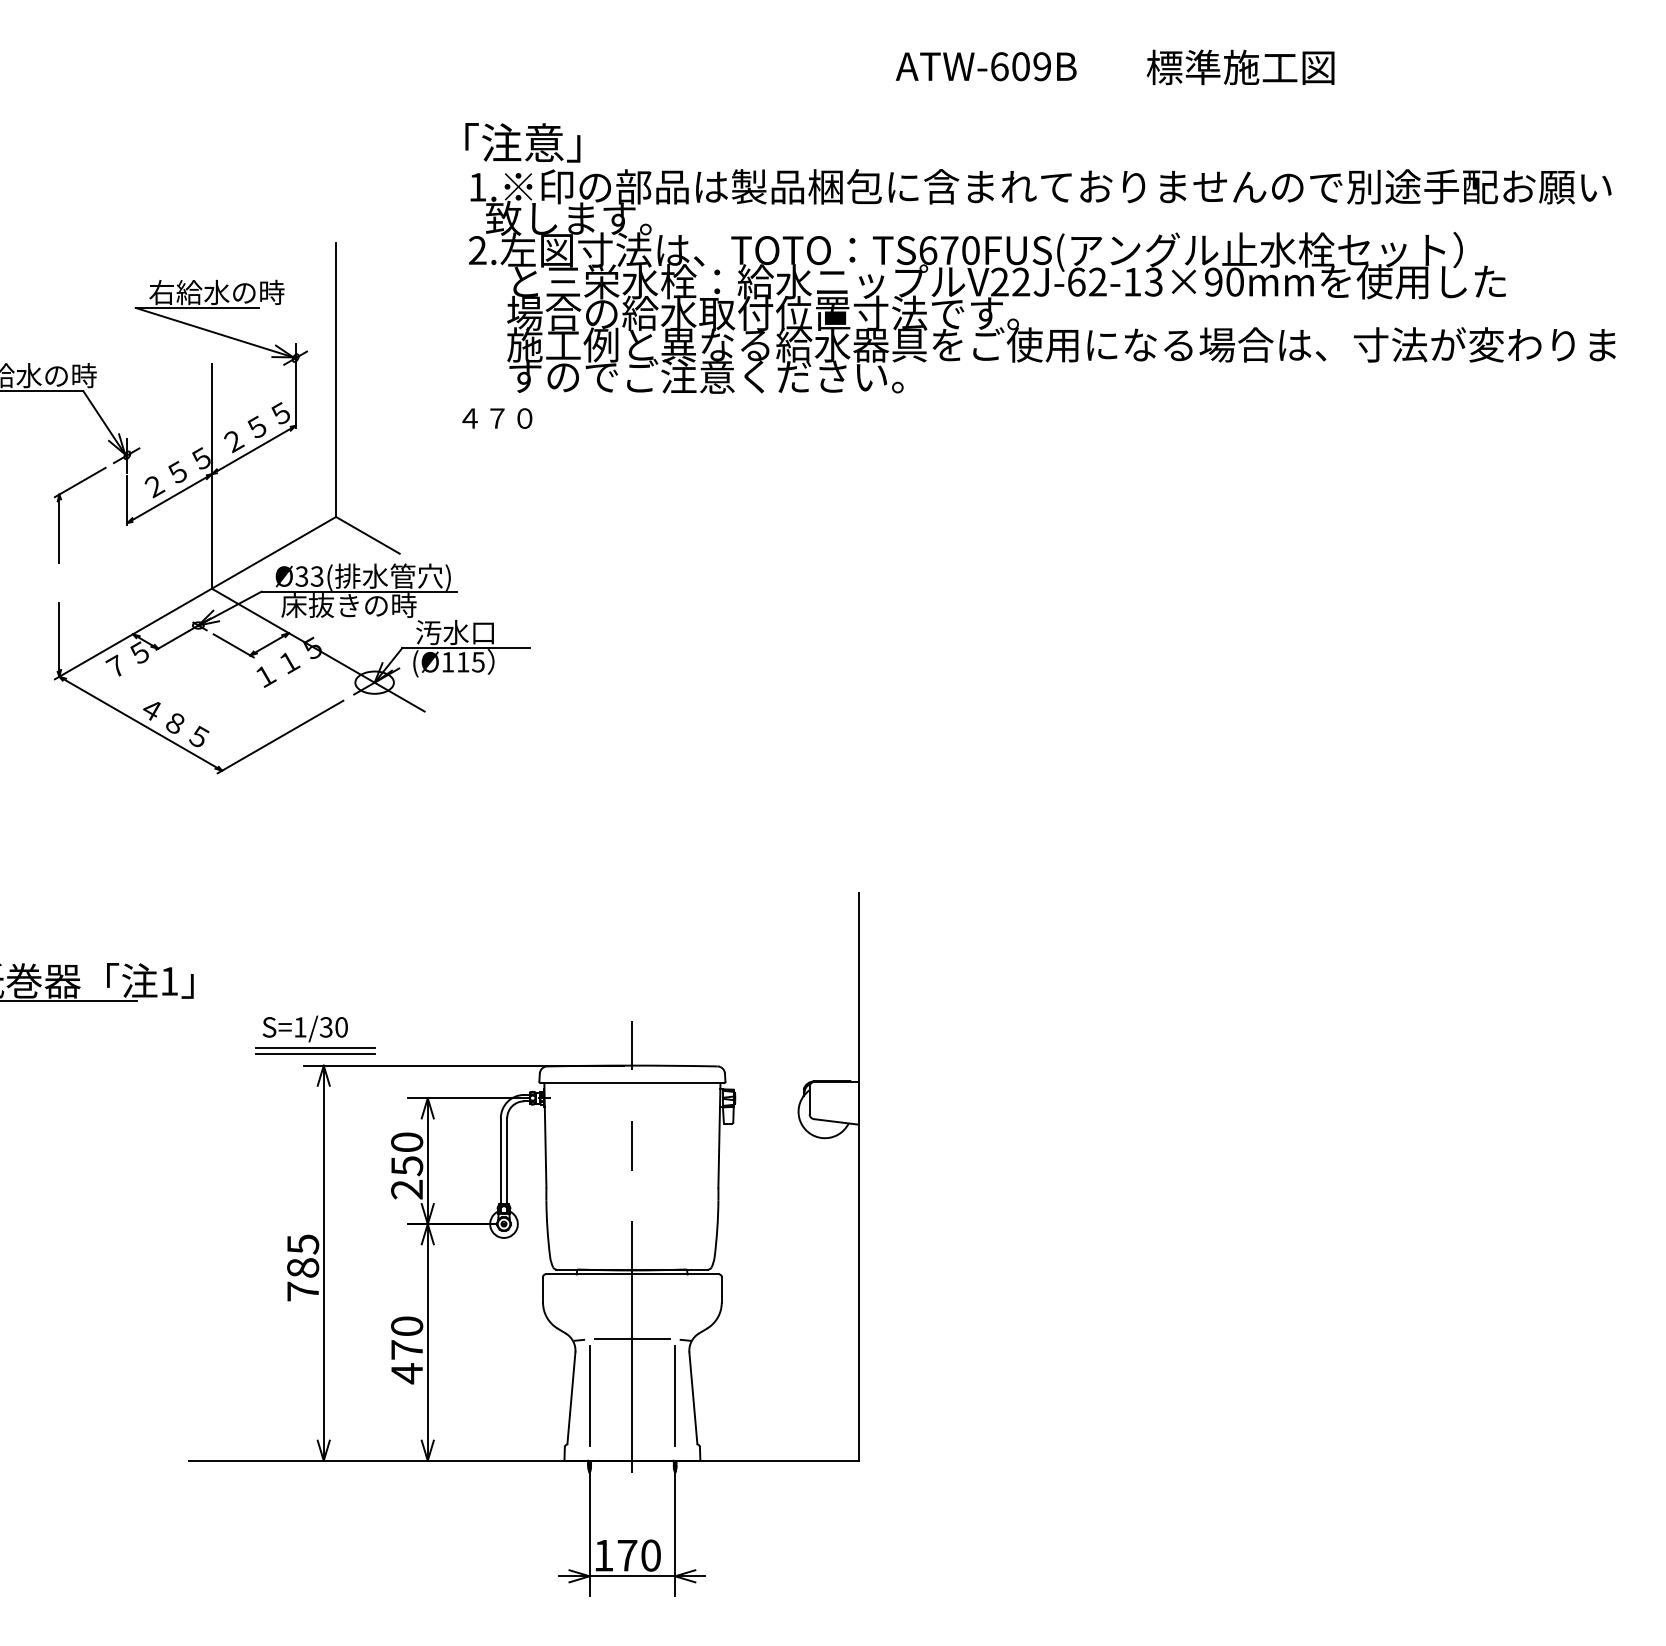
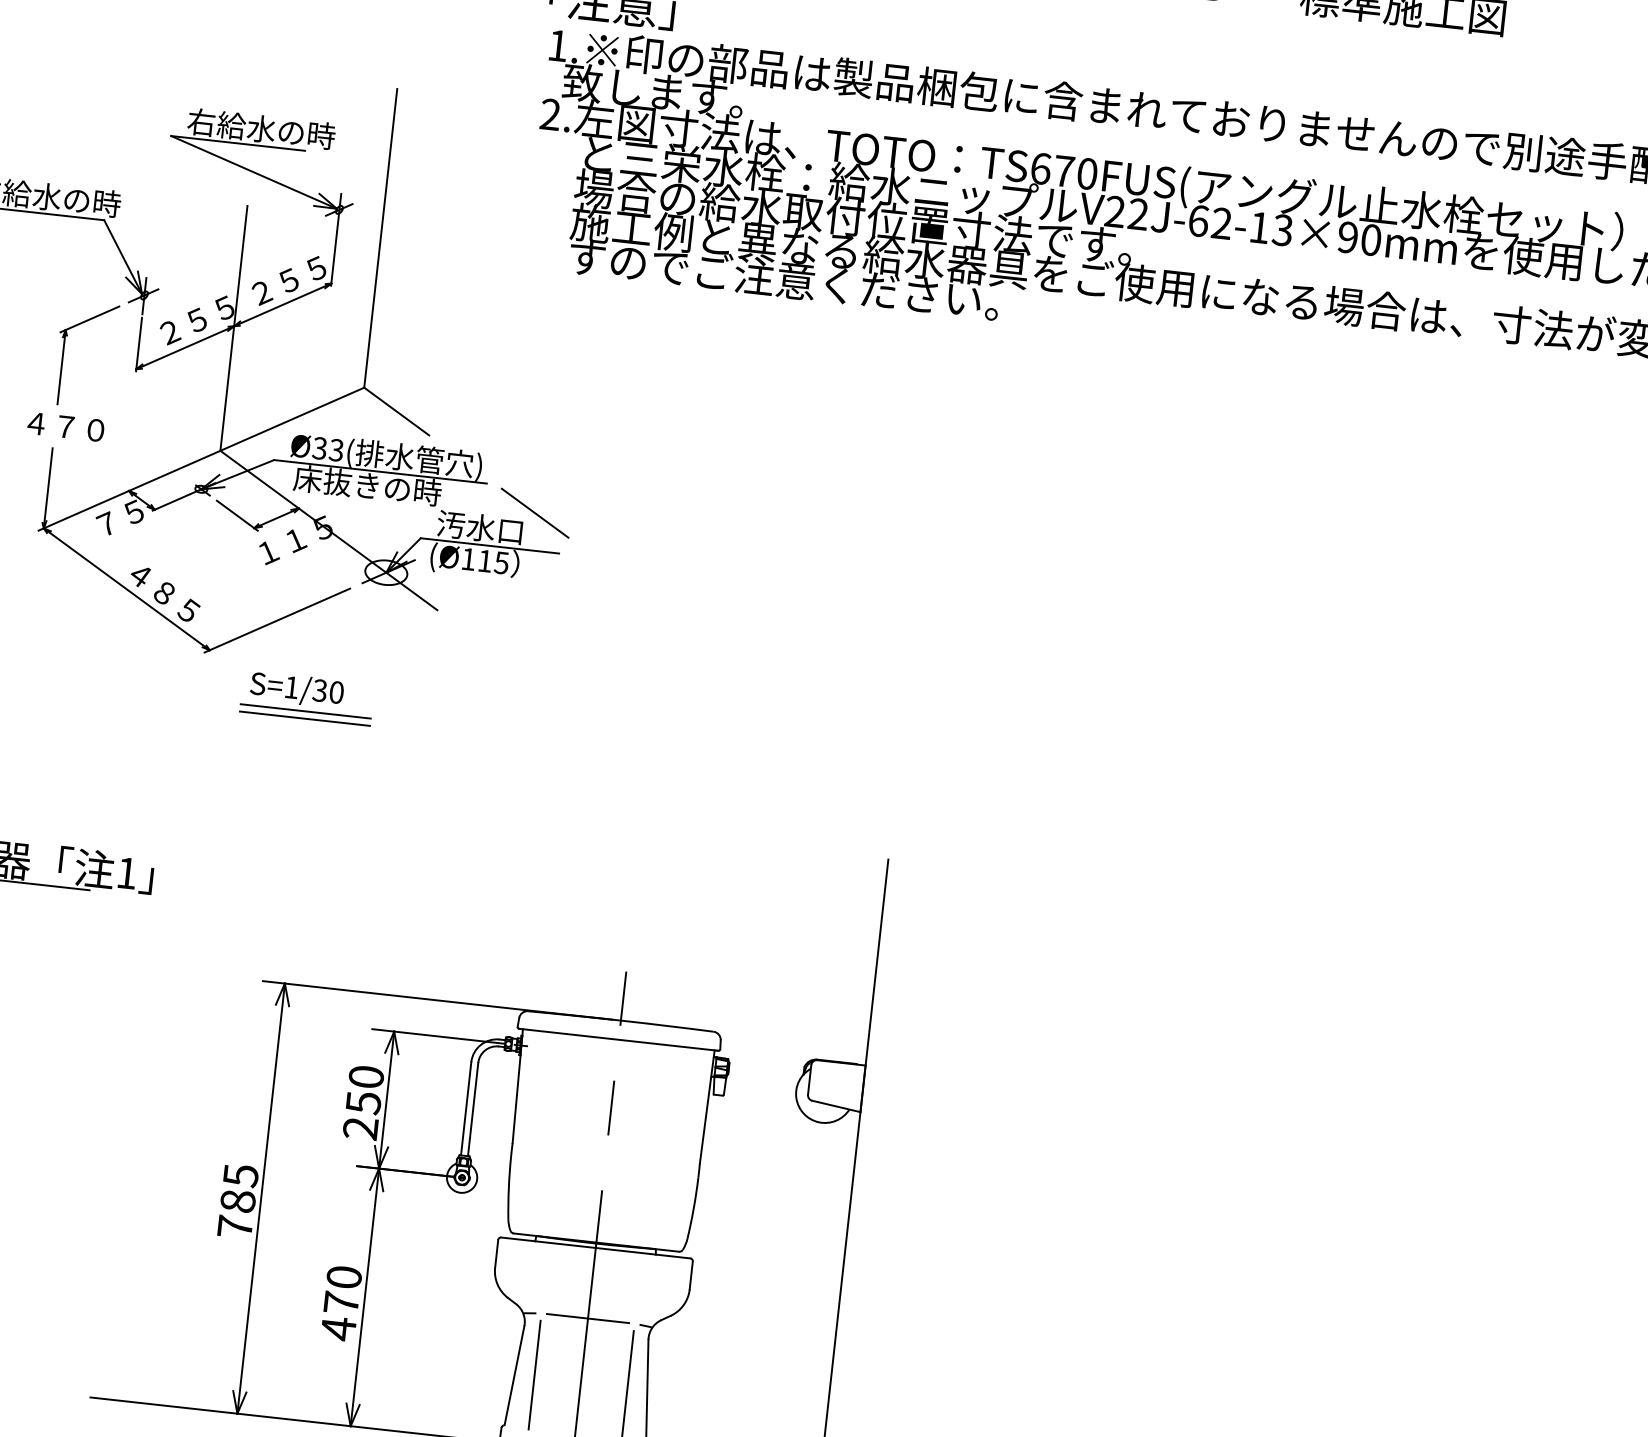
text: (497, 418) -> (66, 426), moved
line: (503, 613) -> (534, 512), added
part: (315, 1034) -> (307, 697), moved

